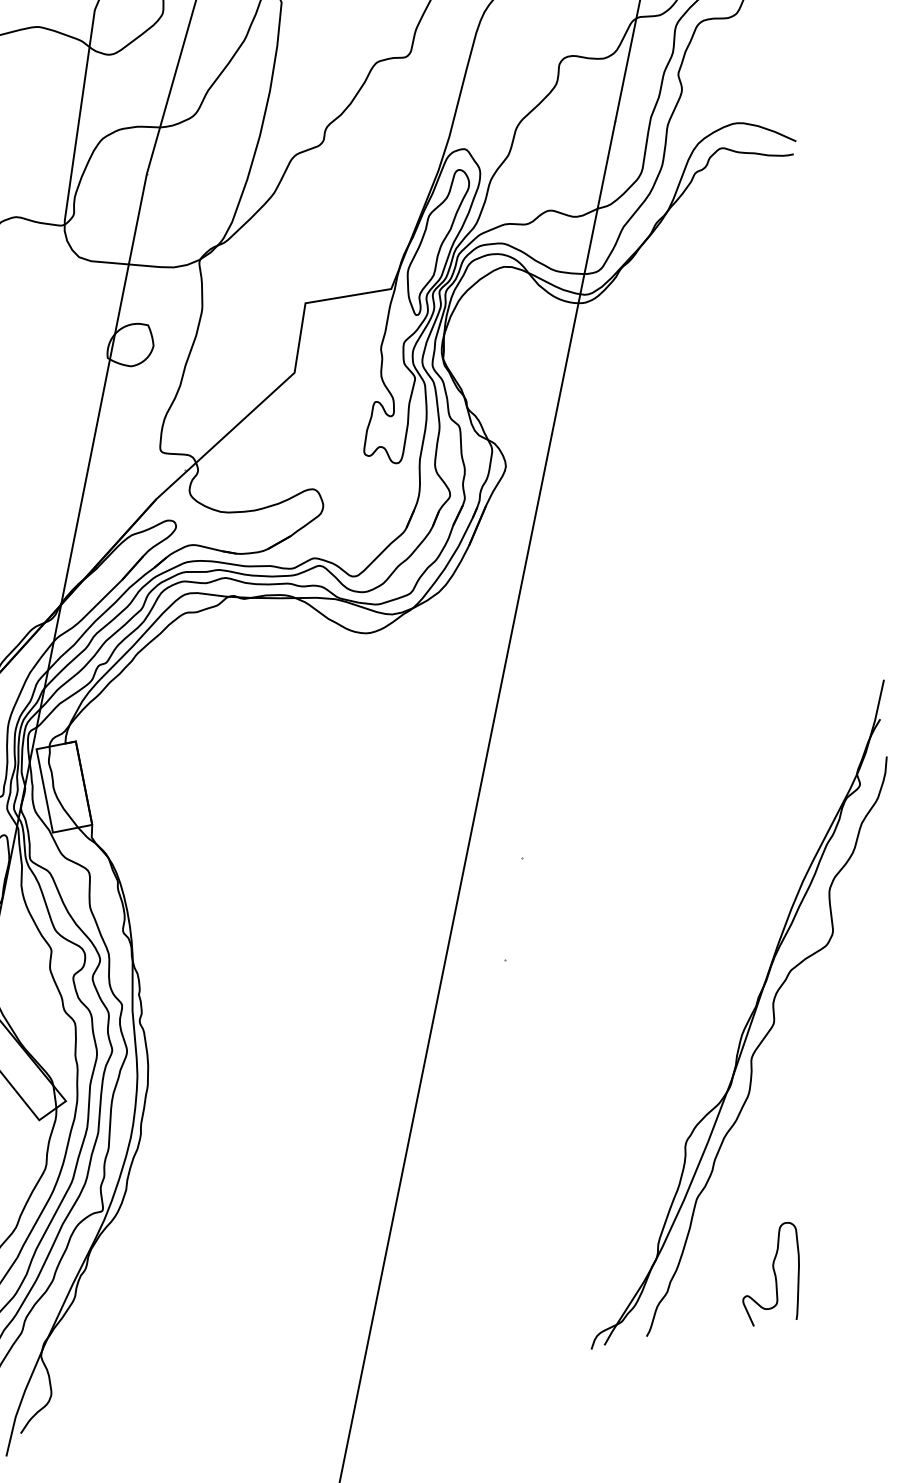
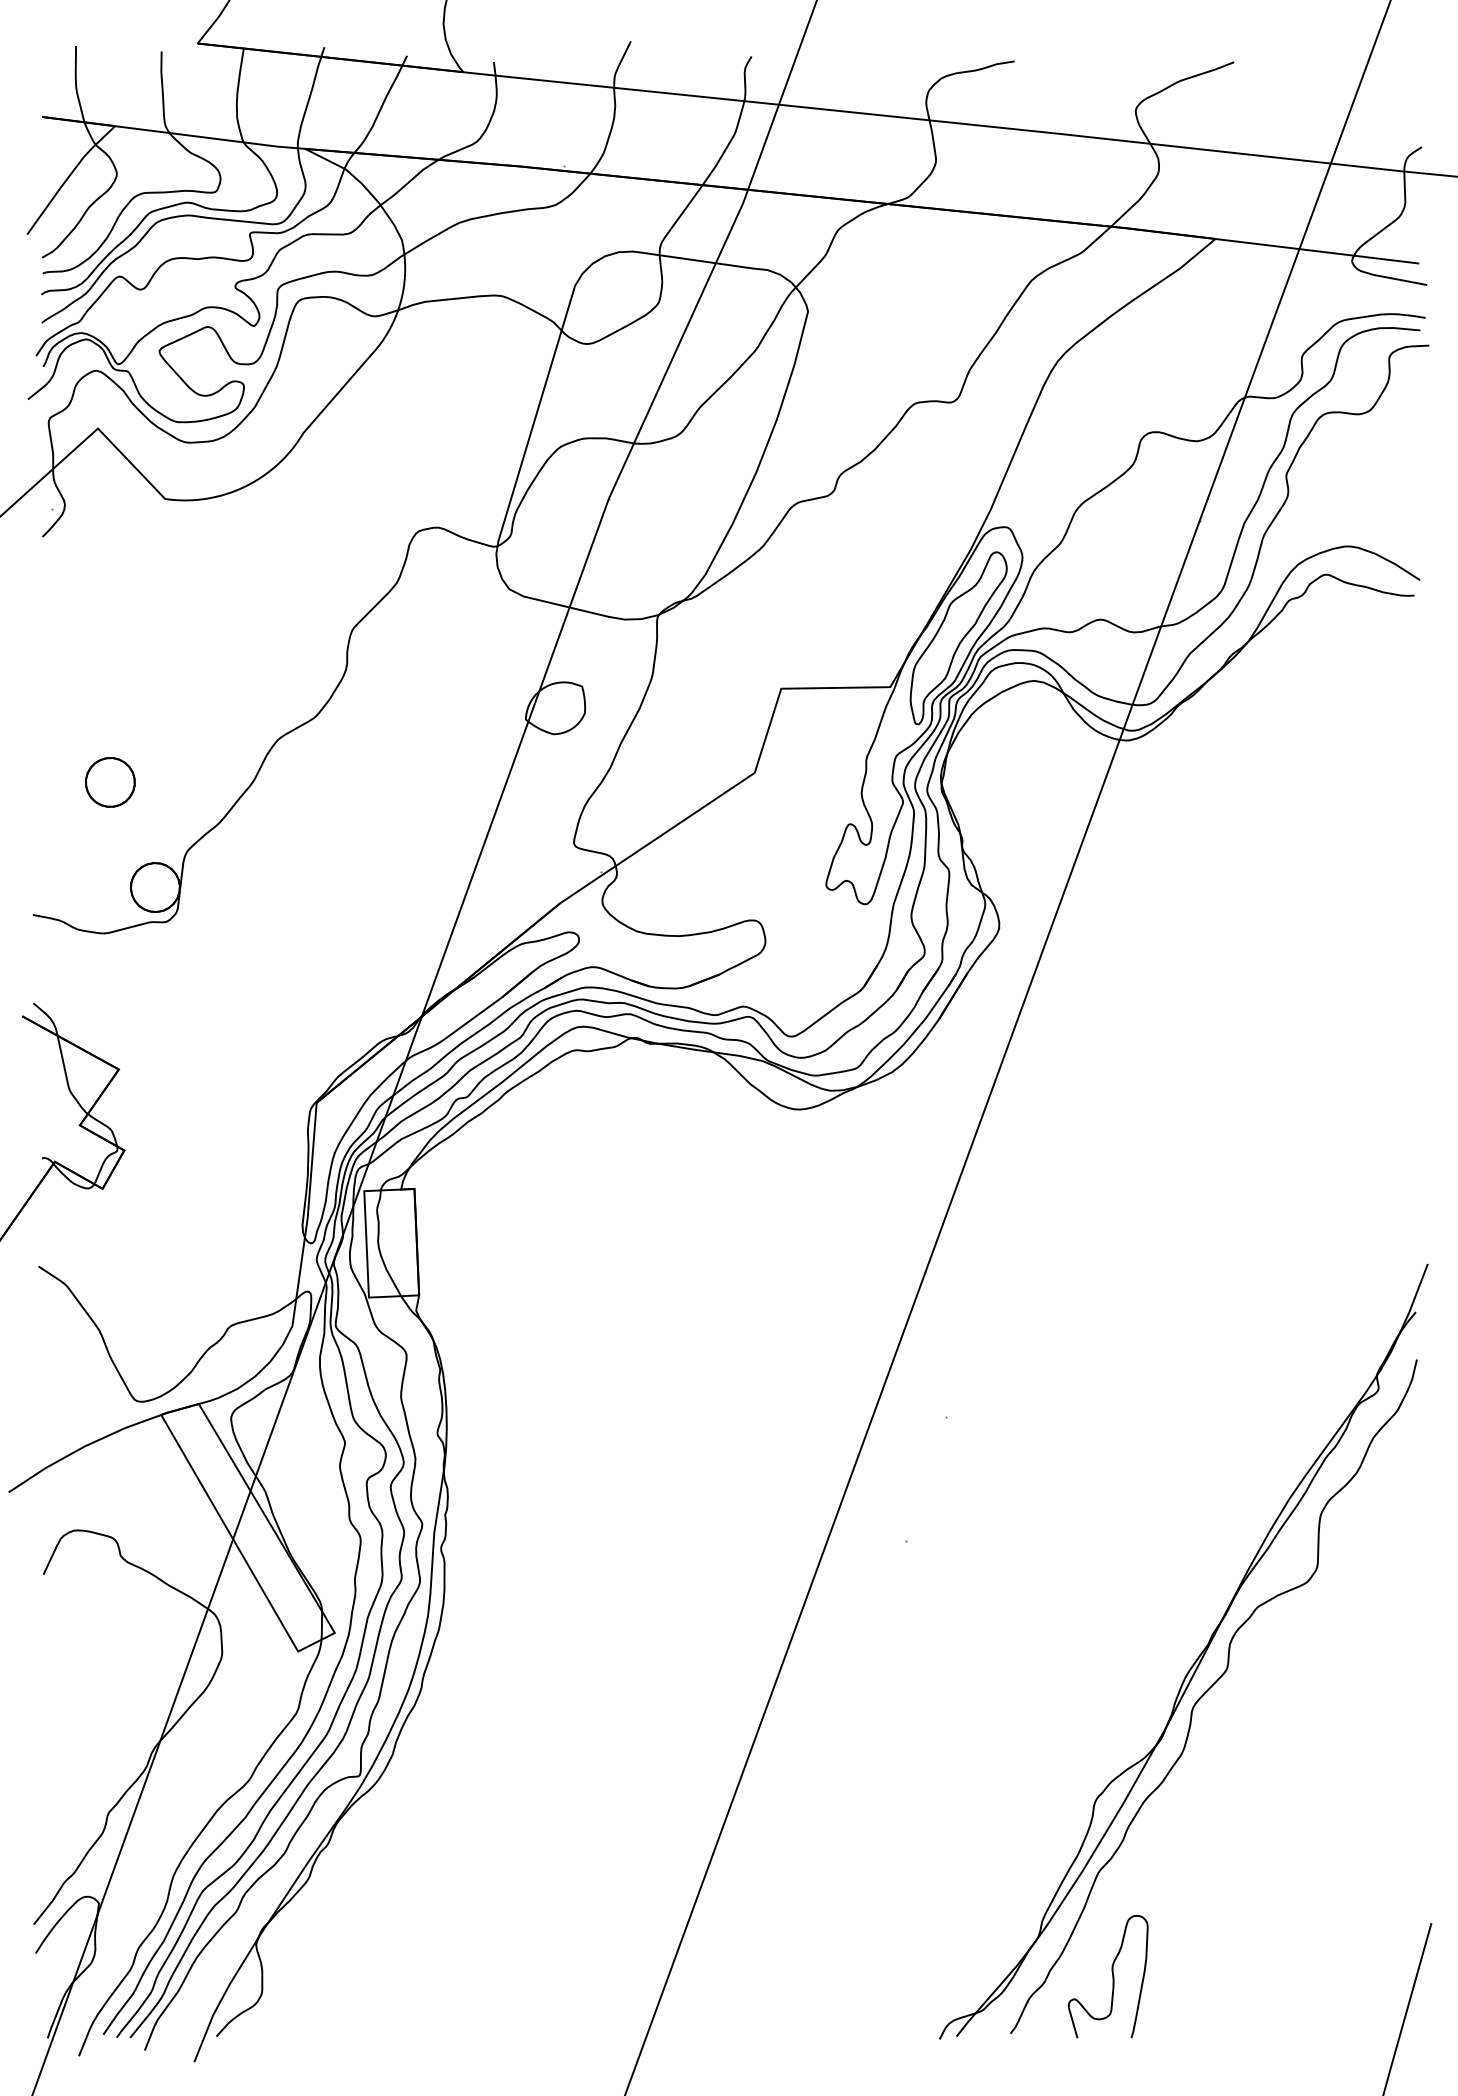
curve: (774, 1273) -> (1112, 1976), moved

